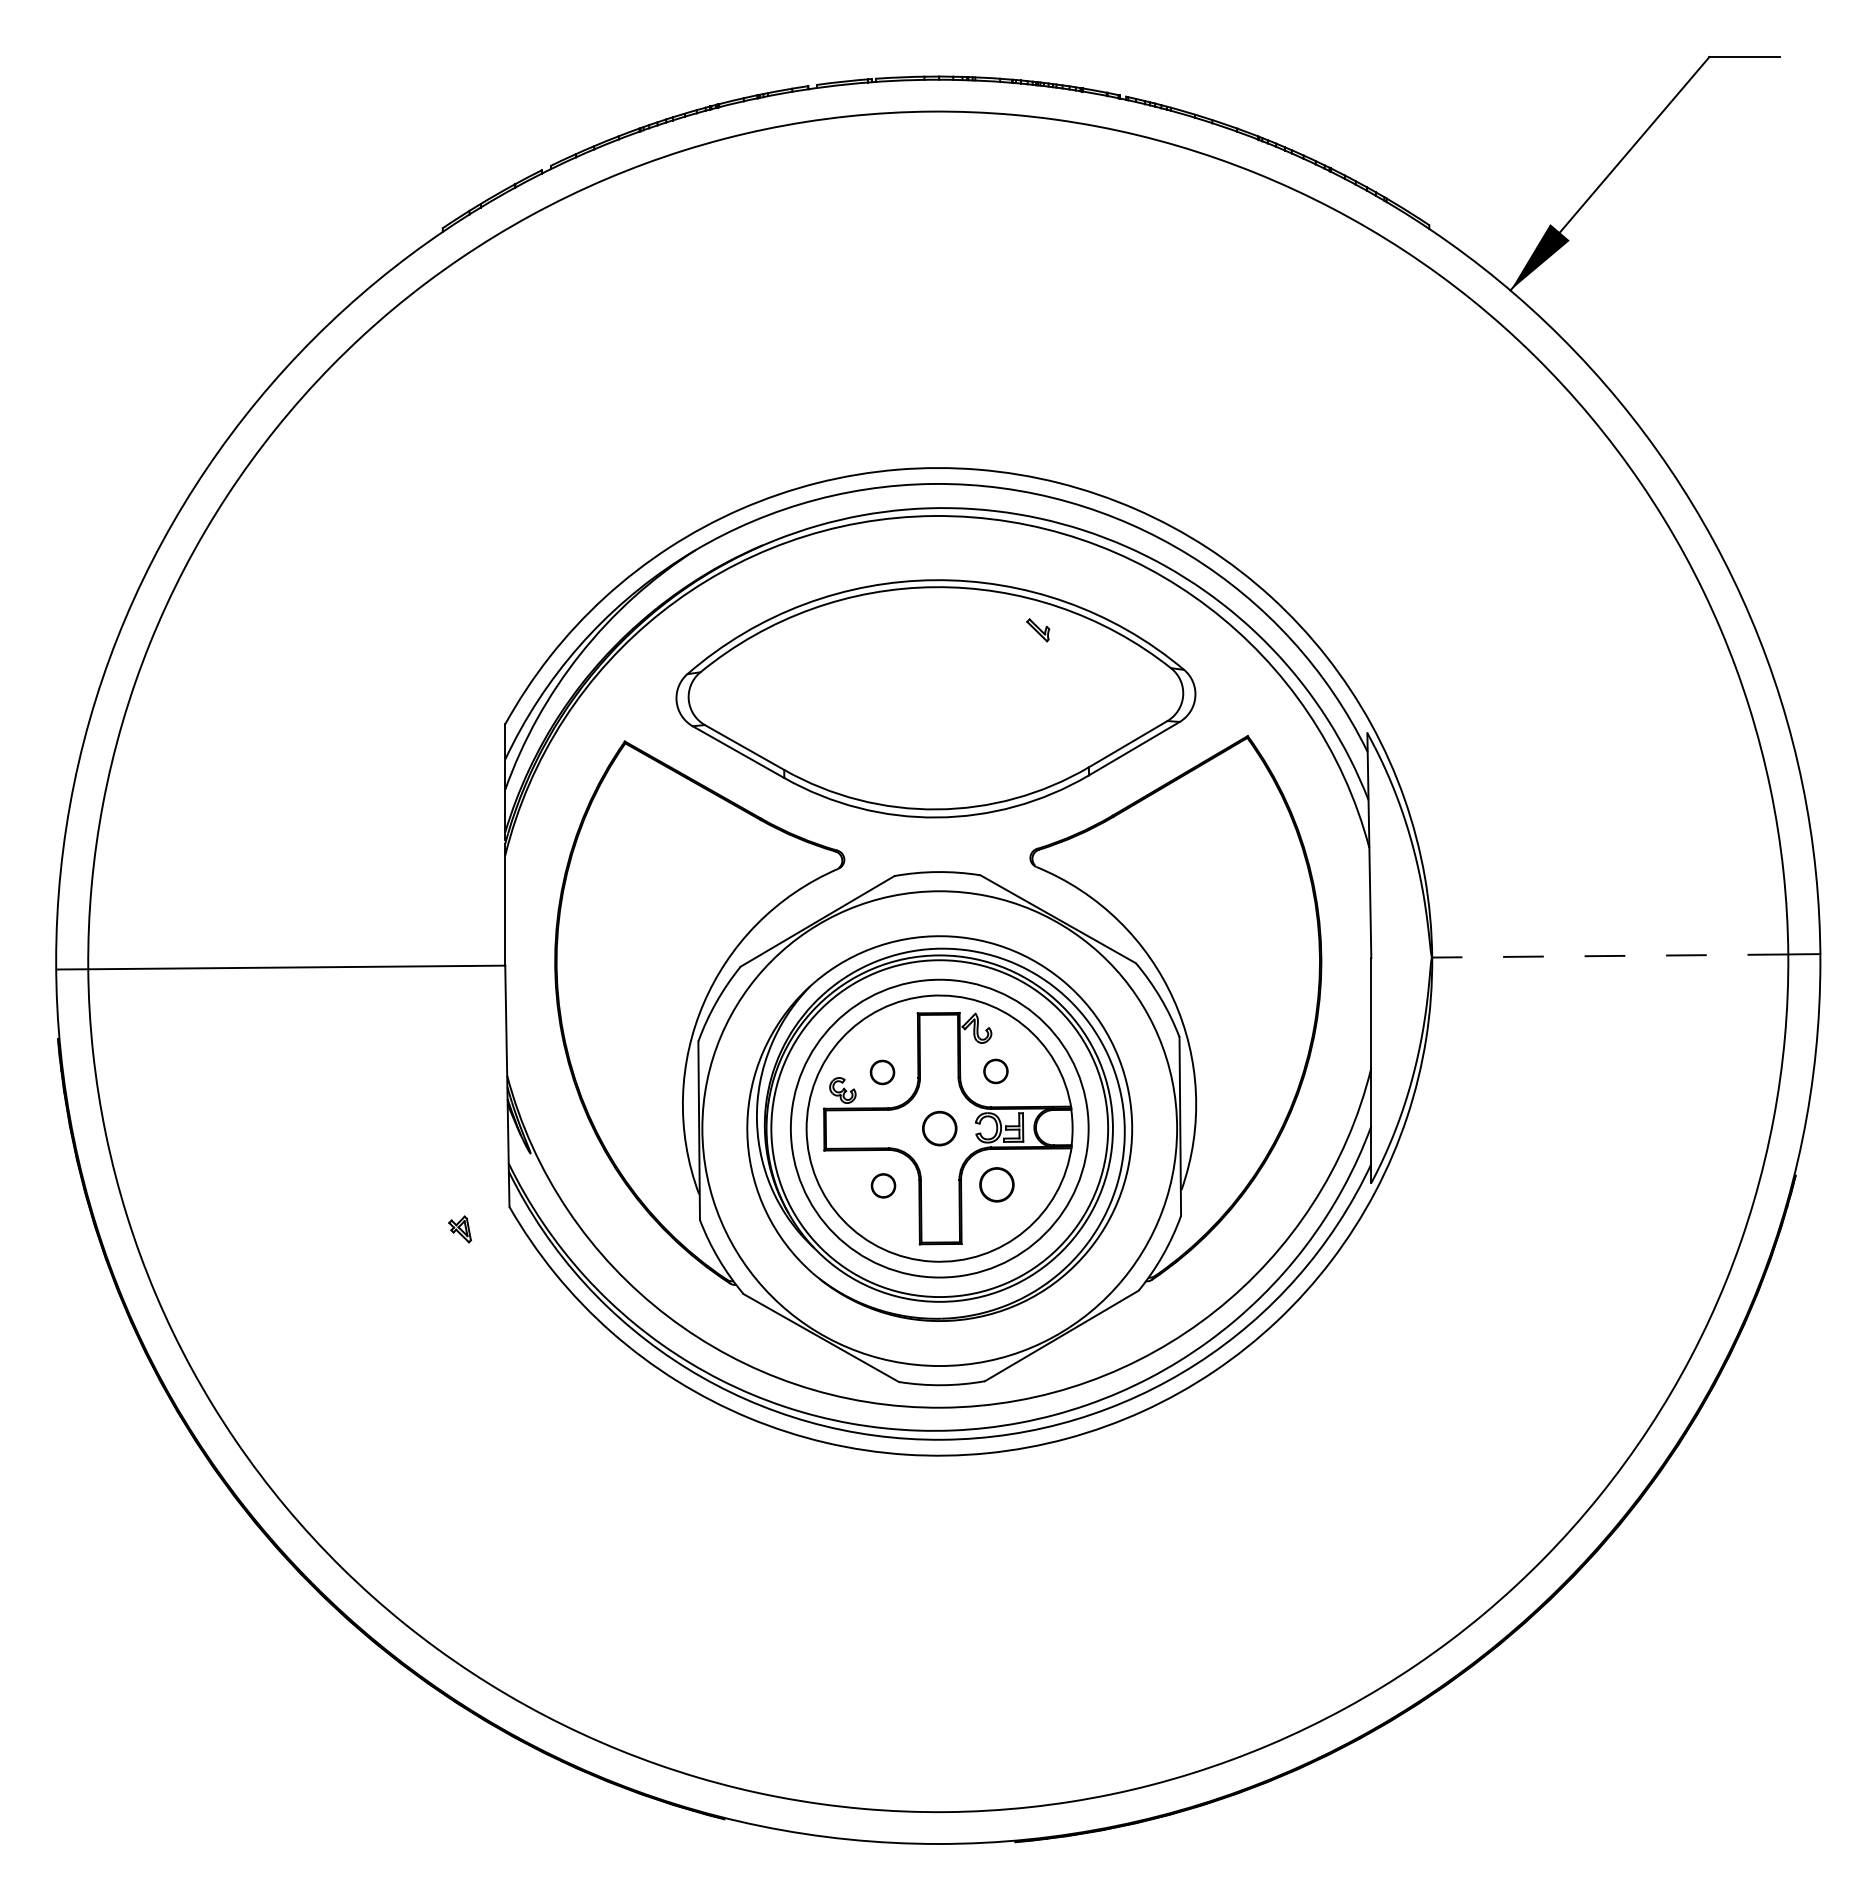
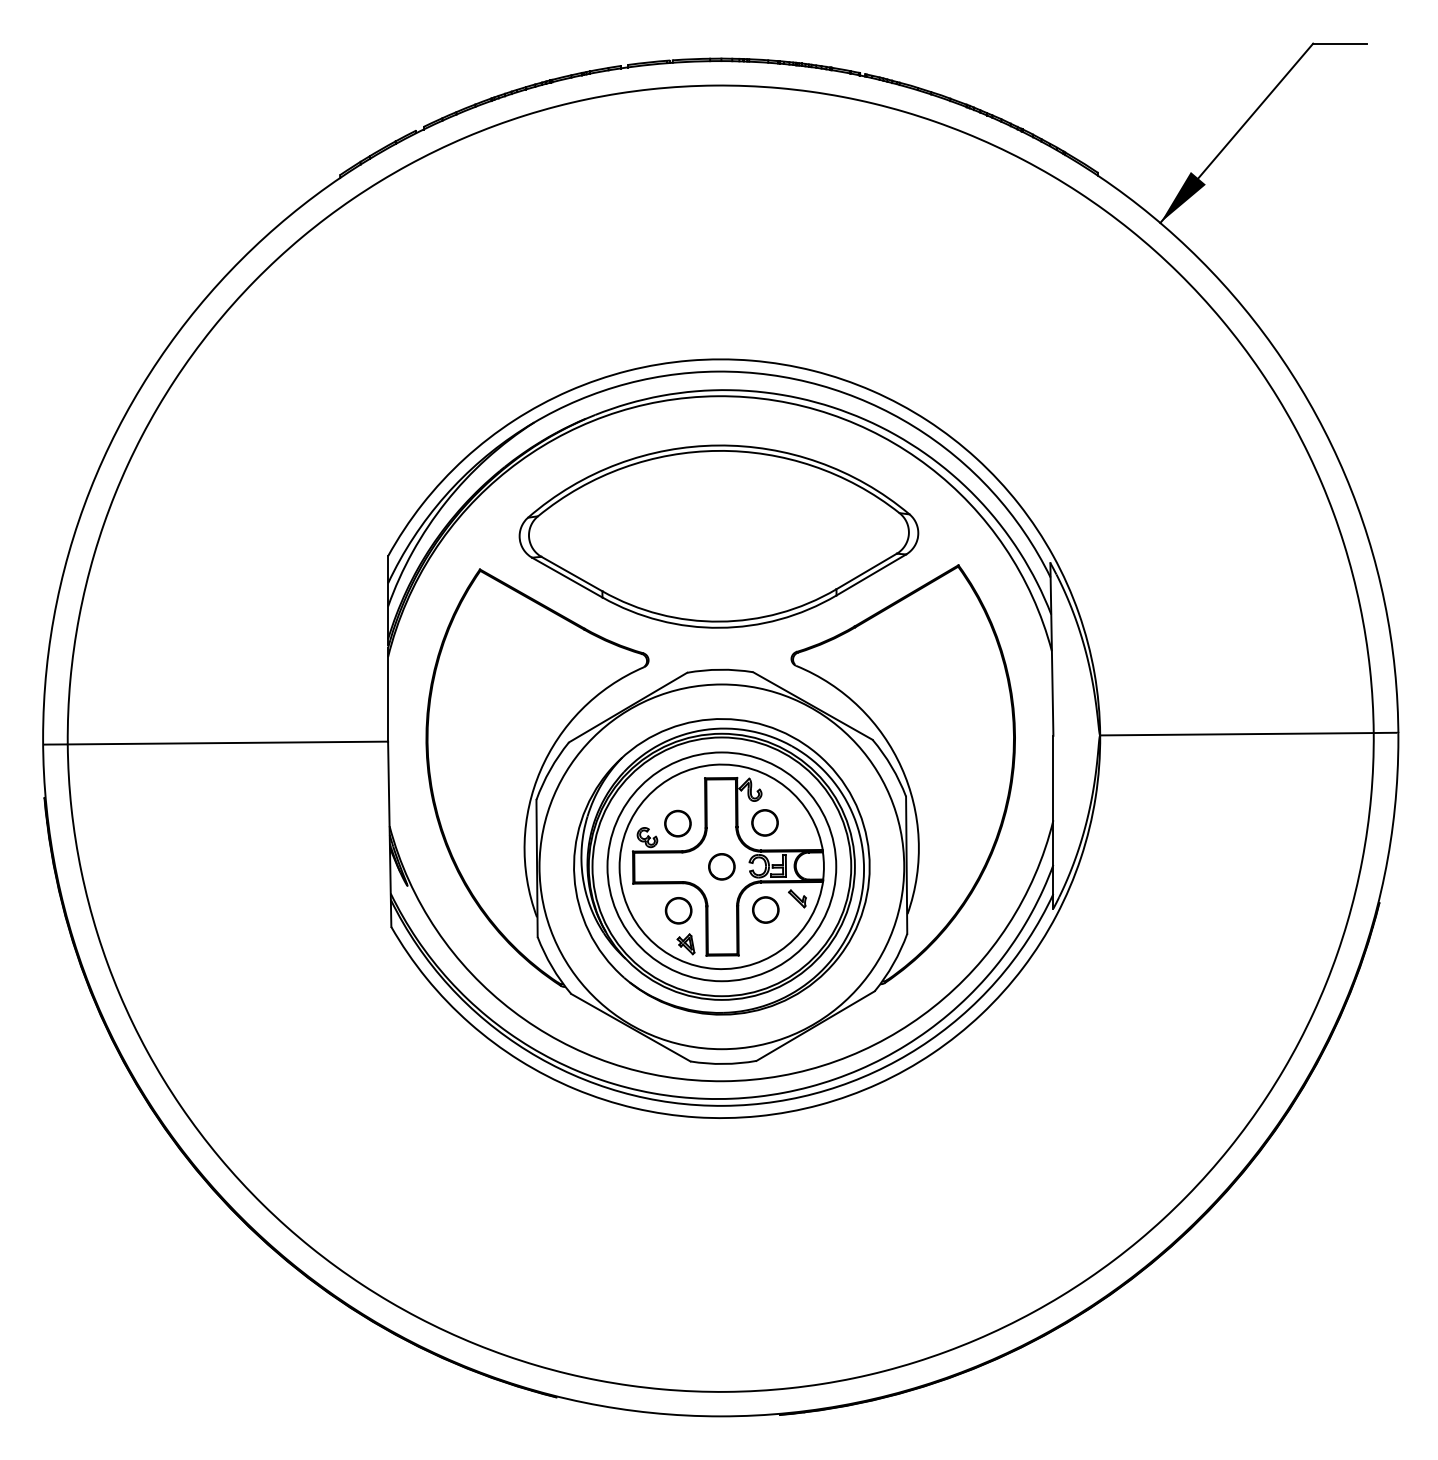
part: (1038, 630) -> (797, 899), moved
line: (1609, 956) -> (1236, 734), dashed -> solid
part: (995, 1071) -> (764, 822), size x1.43
part: (882, 1072) -> (677, 823), size x1.43
part: (883, 1185) -> (678, 910), size x1.43
part: (459, 1229) -> (685, 944), moved

